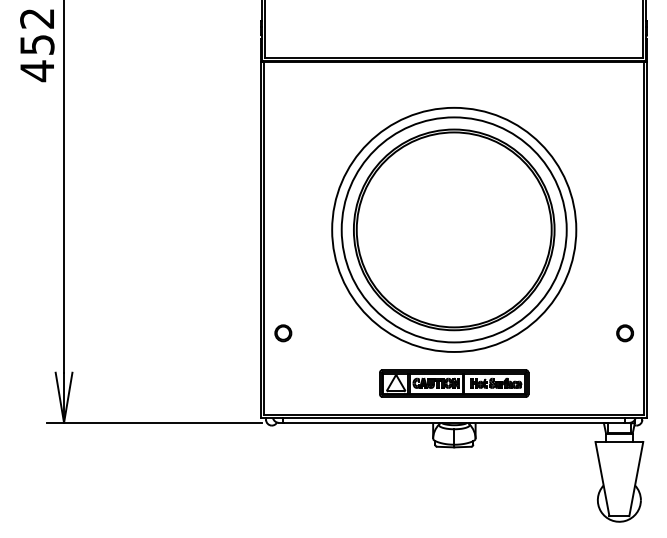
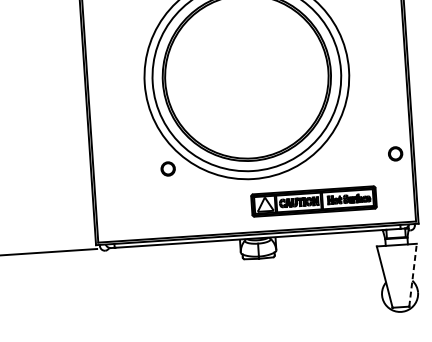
circle: (283, 333) -> (168, 169), moved
part: (454, 383) -> (314, 201), moved
line: (636, 479) -> (413, 275), solid -> dashed

